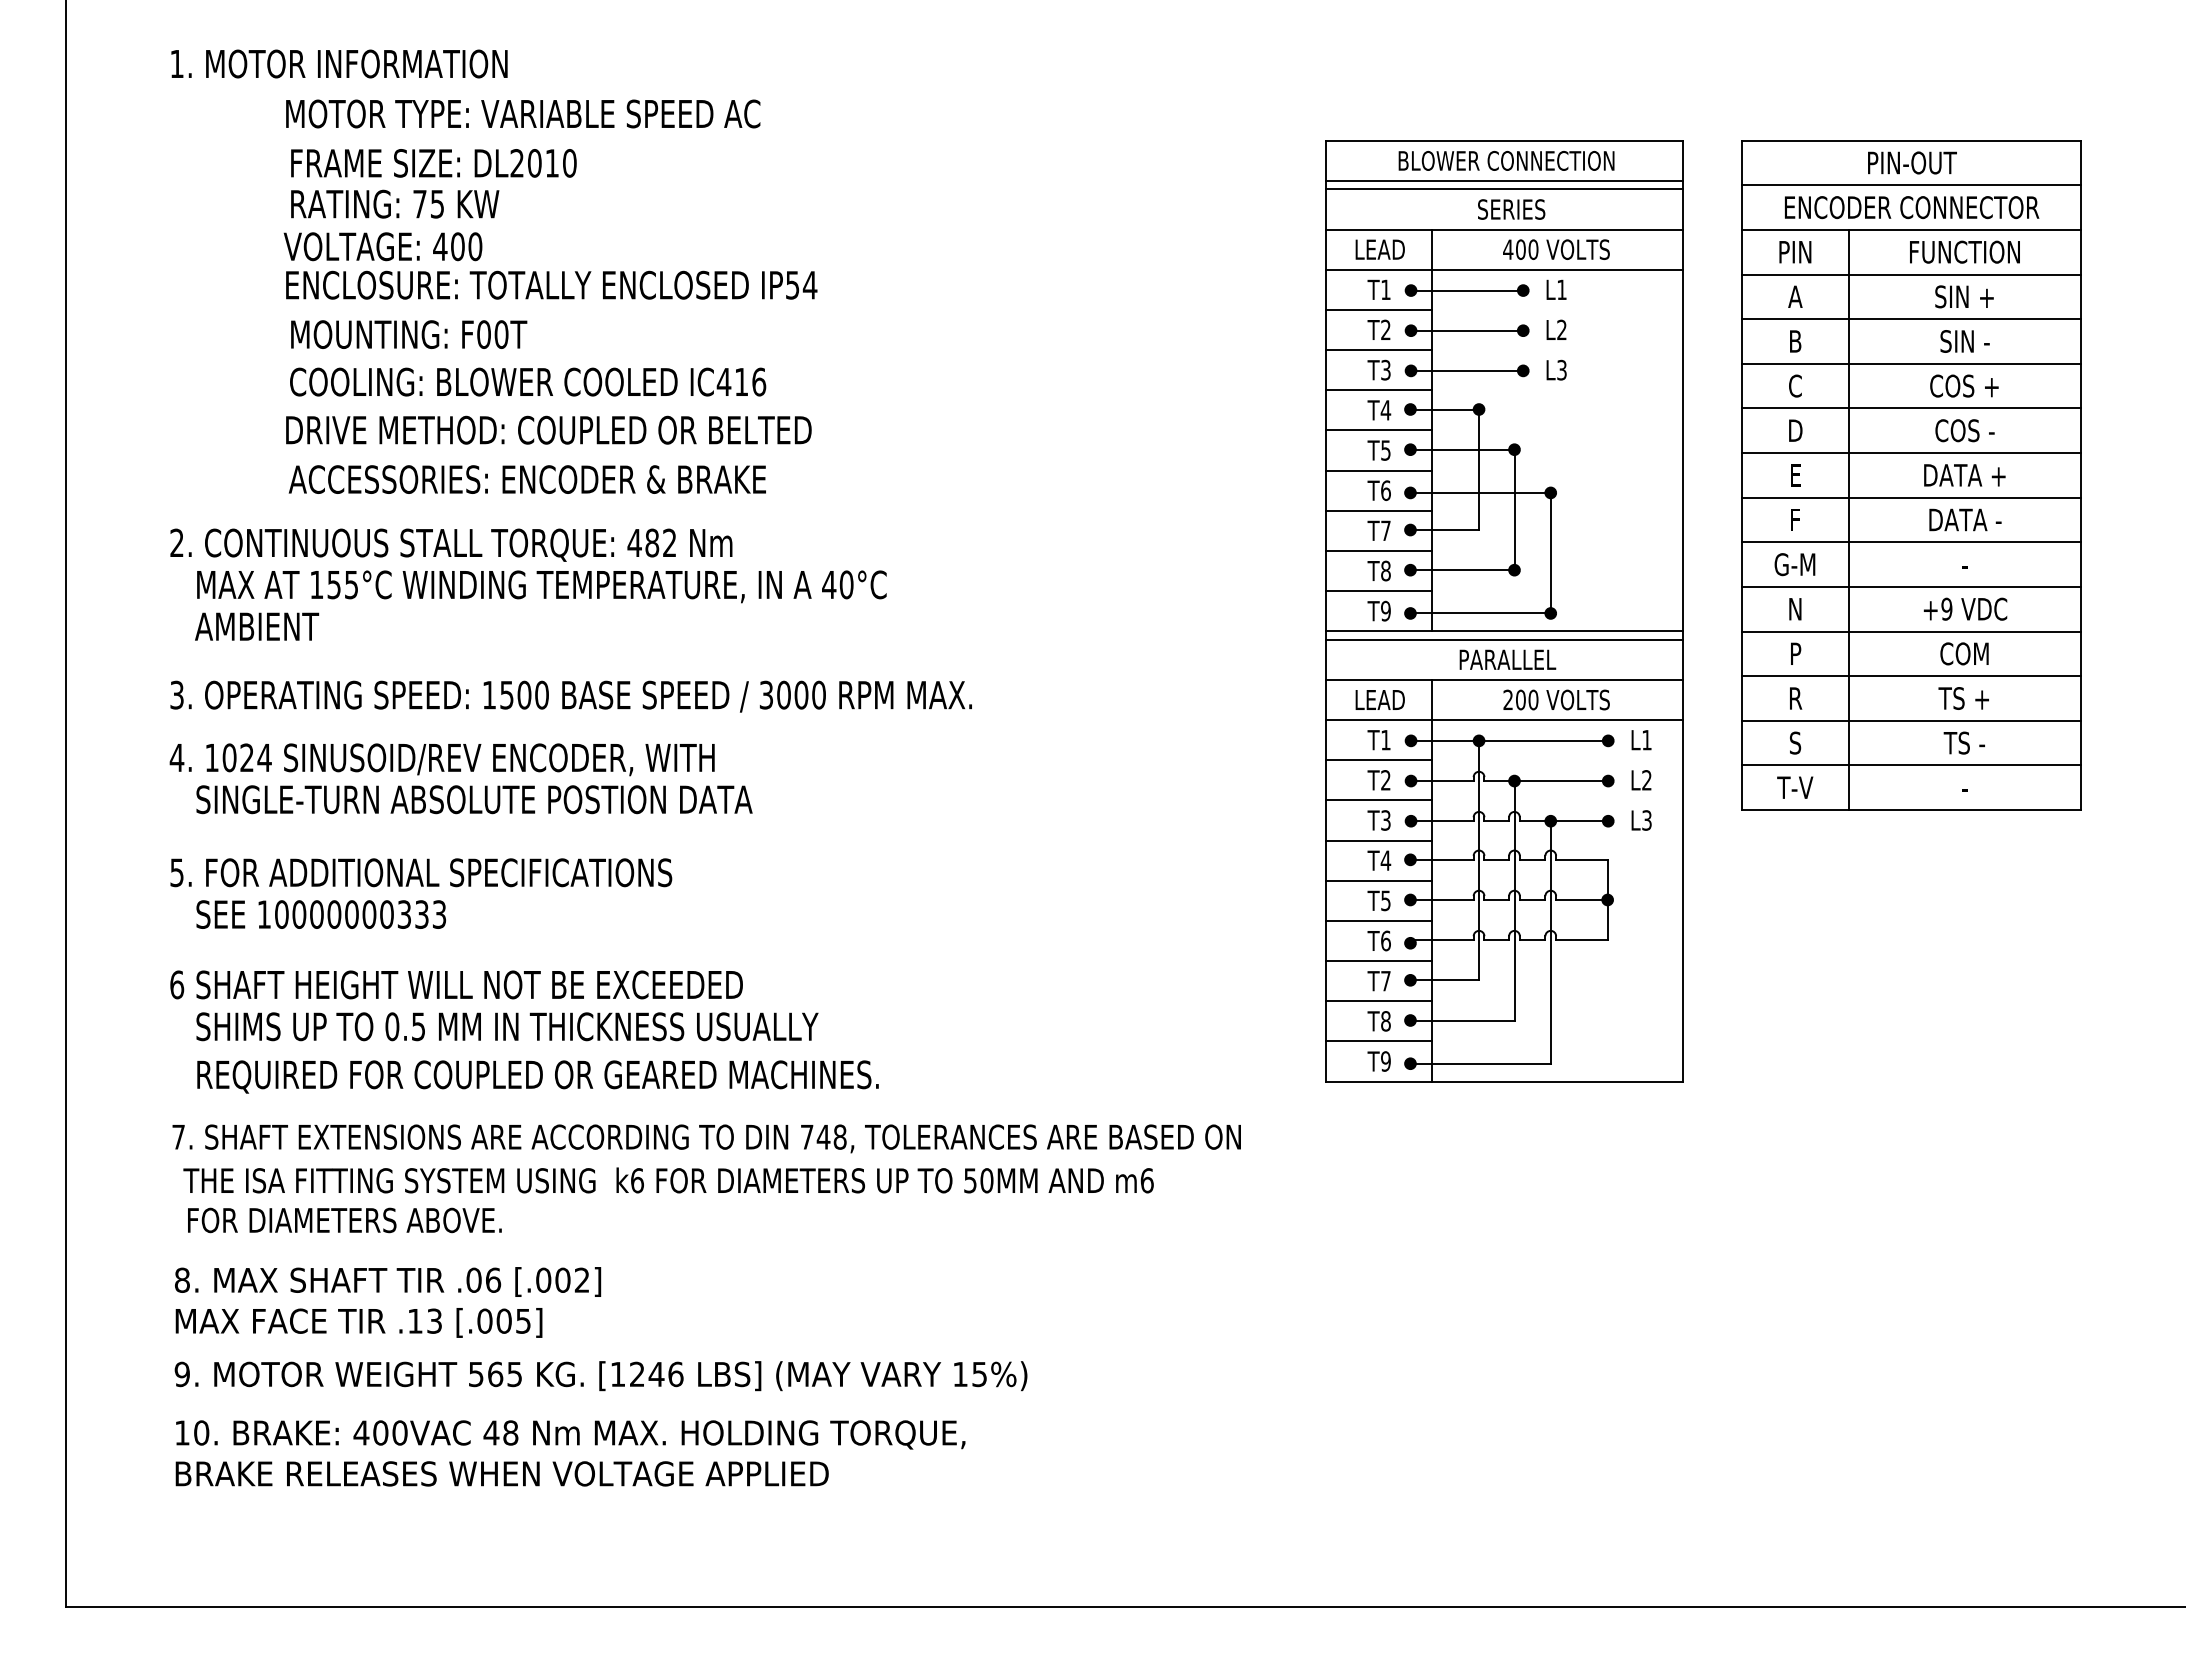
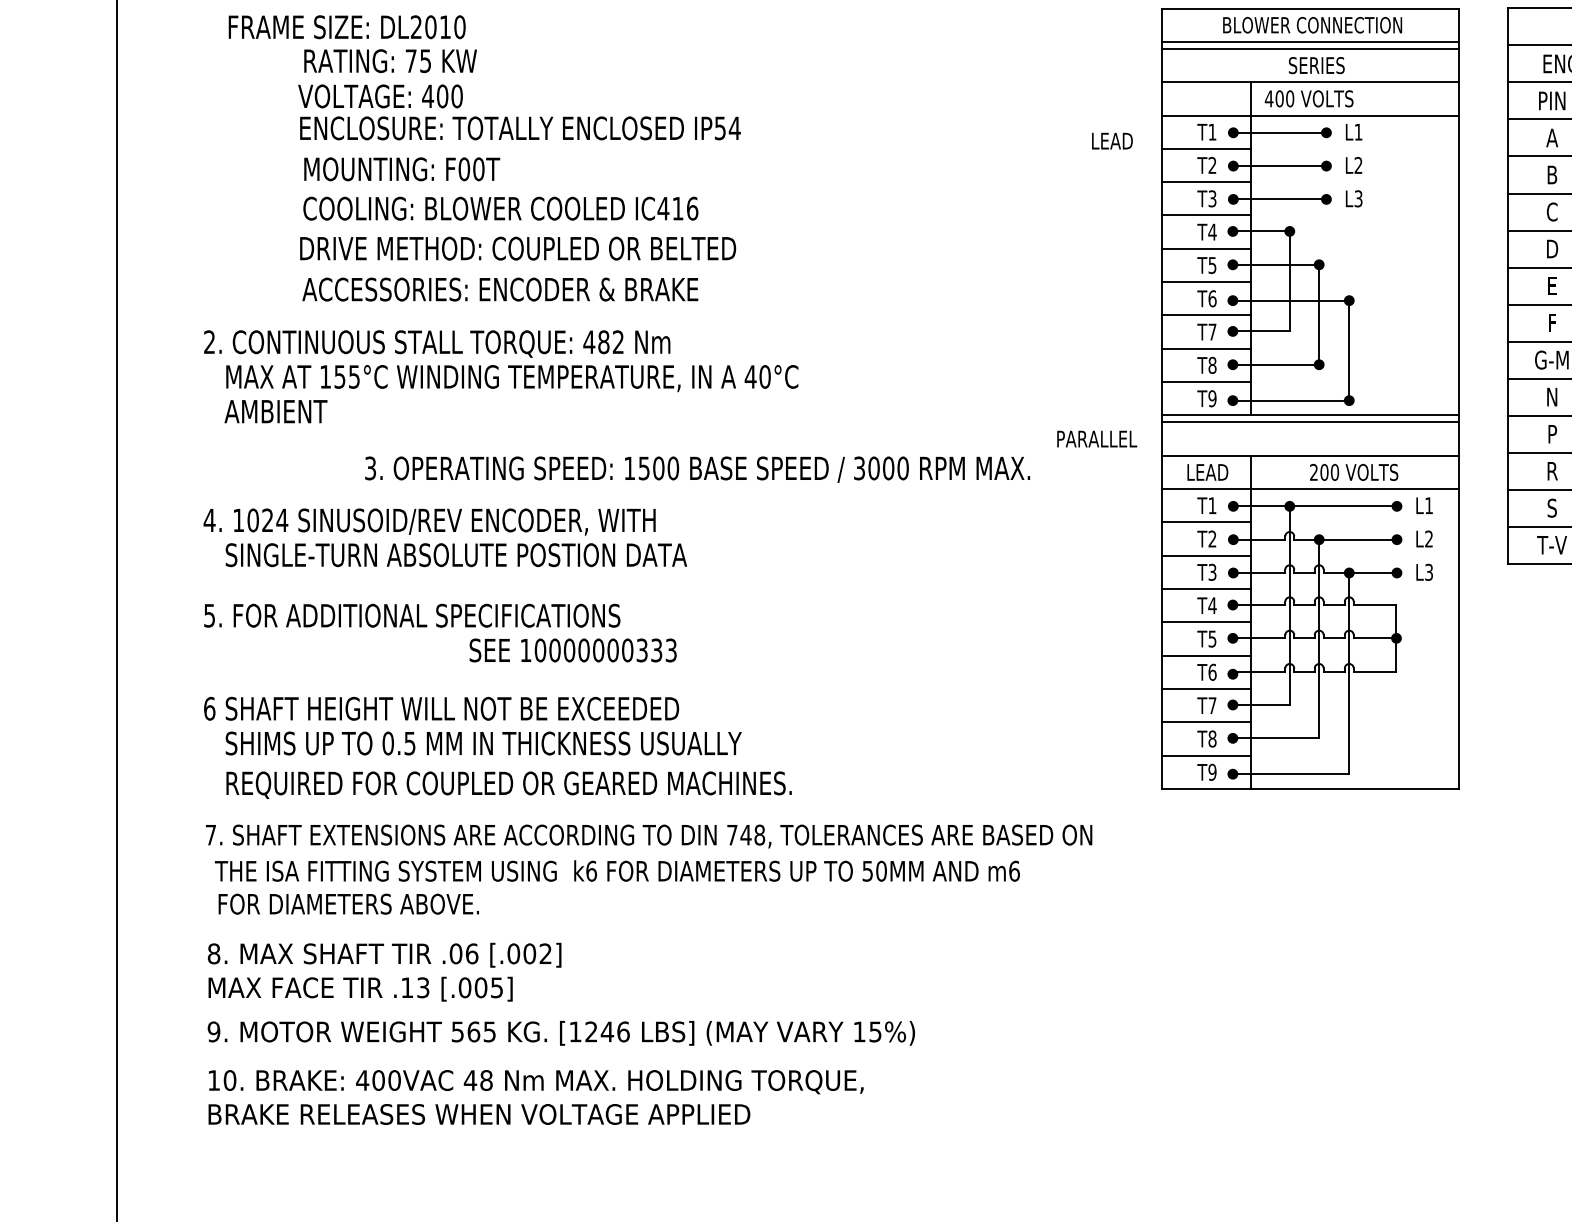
text: (433, 163) -> (346, 27), moved
text: (1379, 249) -> (1111, 141), moved
text: (1556, 249) -> (1309, 98), moved
text: (1507, 659) -> (1096, 438), moved
text: (570, 696) -> (696, 469), moved
text: (320, 914) -> (572, 650), moved

